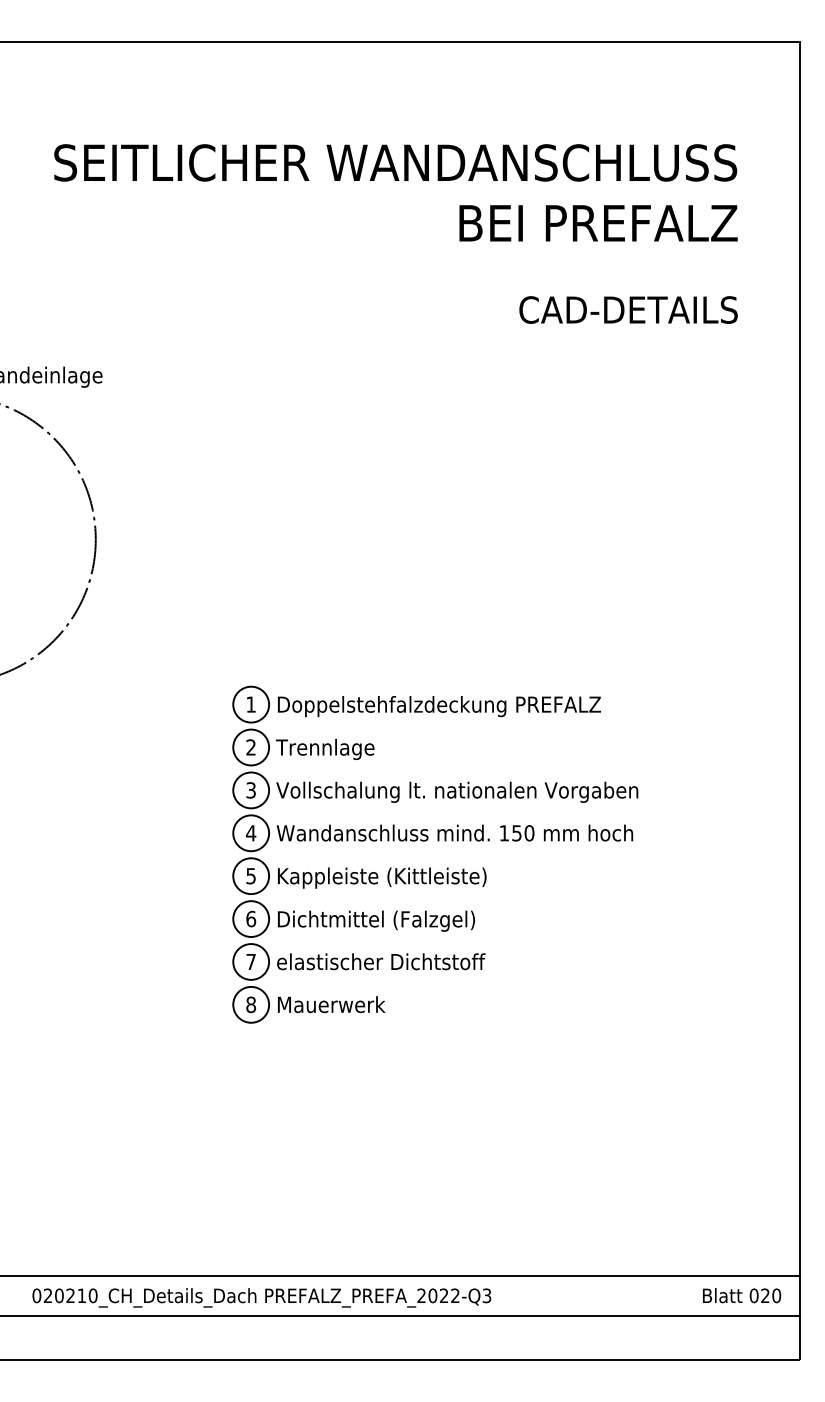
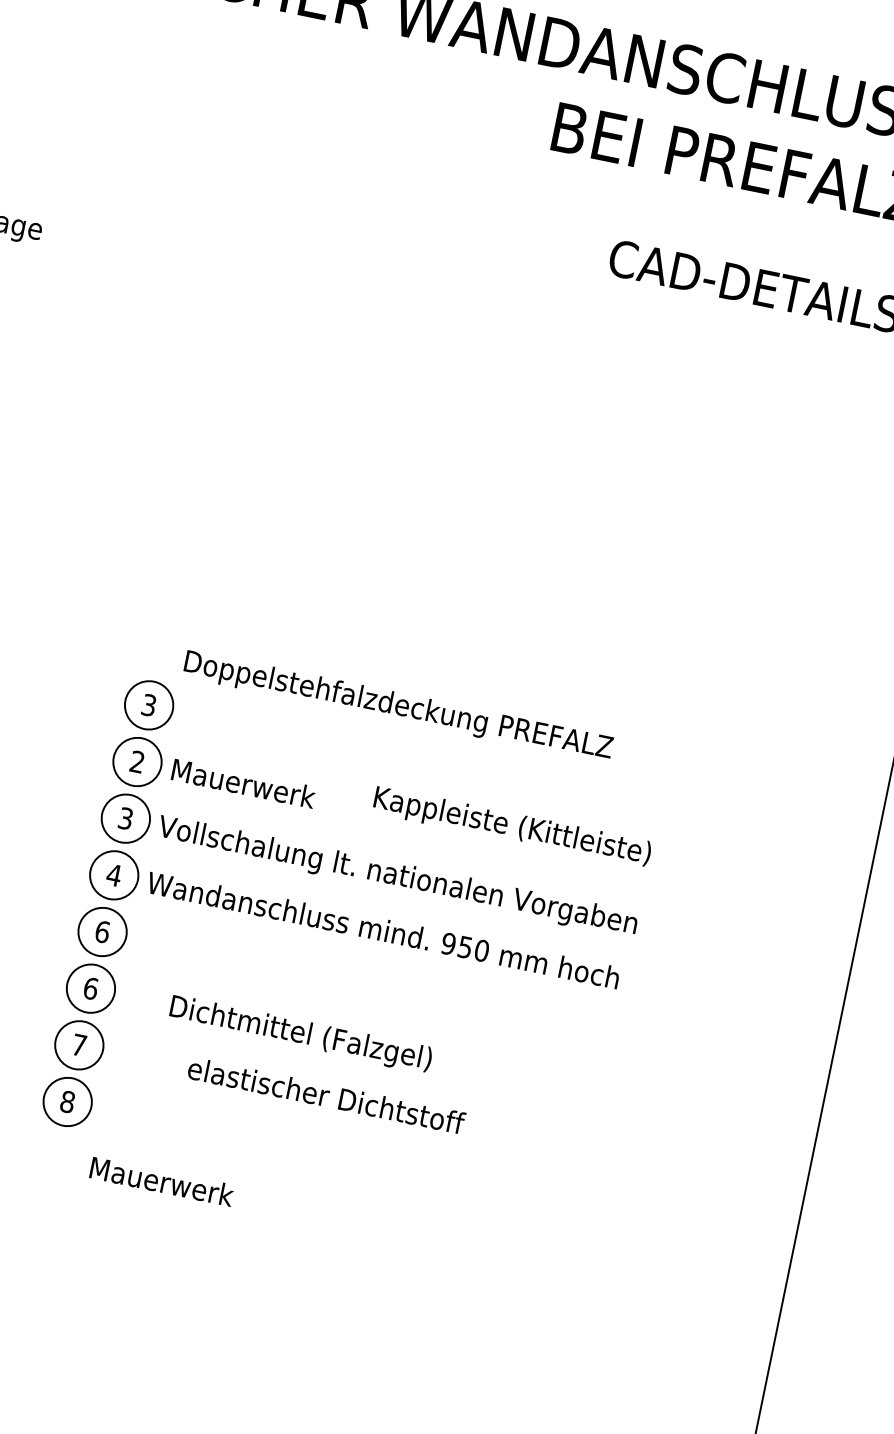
text: (250, 704) -> (148, 704), 1 -> 3
text: (439, 706) -> (398, 706), moved
text: (330, 748) -> (242, 784), Trennlage -> Mauerwerk
text: (504, 833) -> (448, 944), 150 -> 950
text: (251, 876) -> (102, 932), 5 -> 6
text: (382, 877) -> (512, 826), moved
text: (376, 920) -> (301, 1033), moved
text: (381, 961) -> (326, 1095), moved
text: (331, 1004) -> (161, 1181), moved

